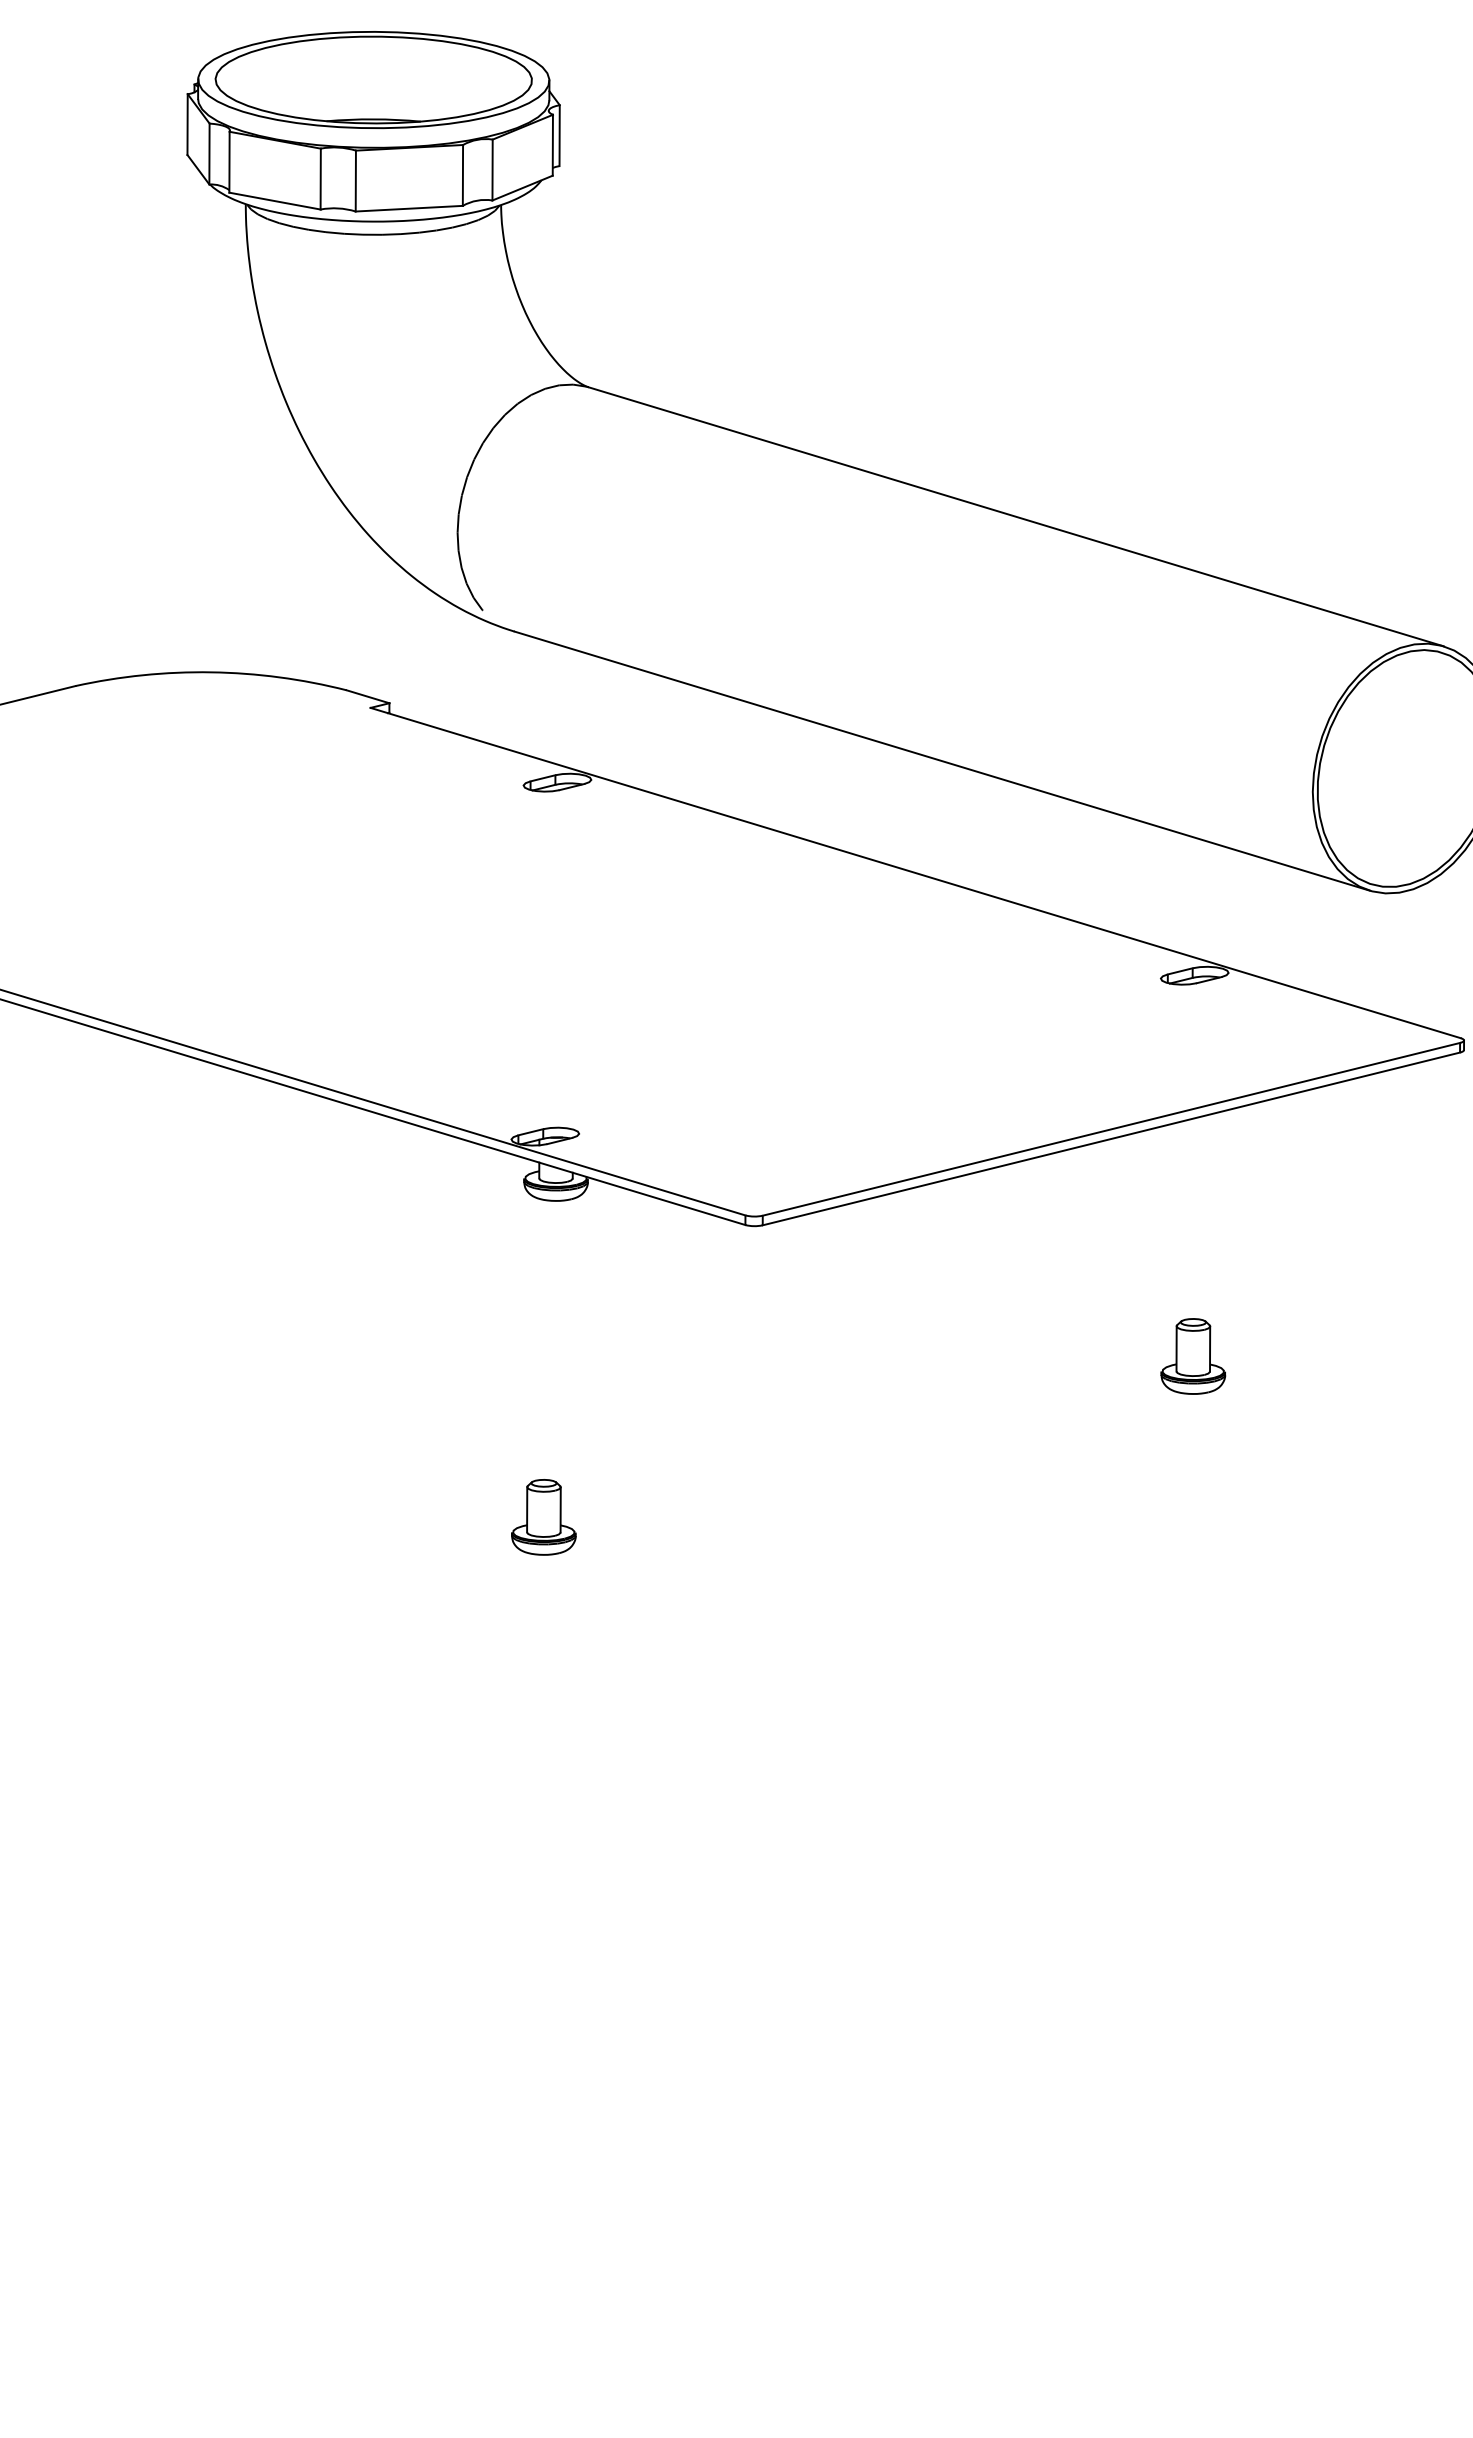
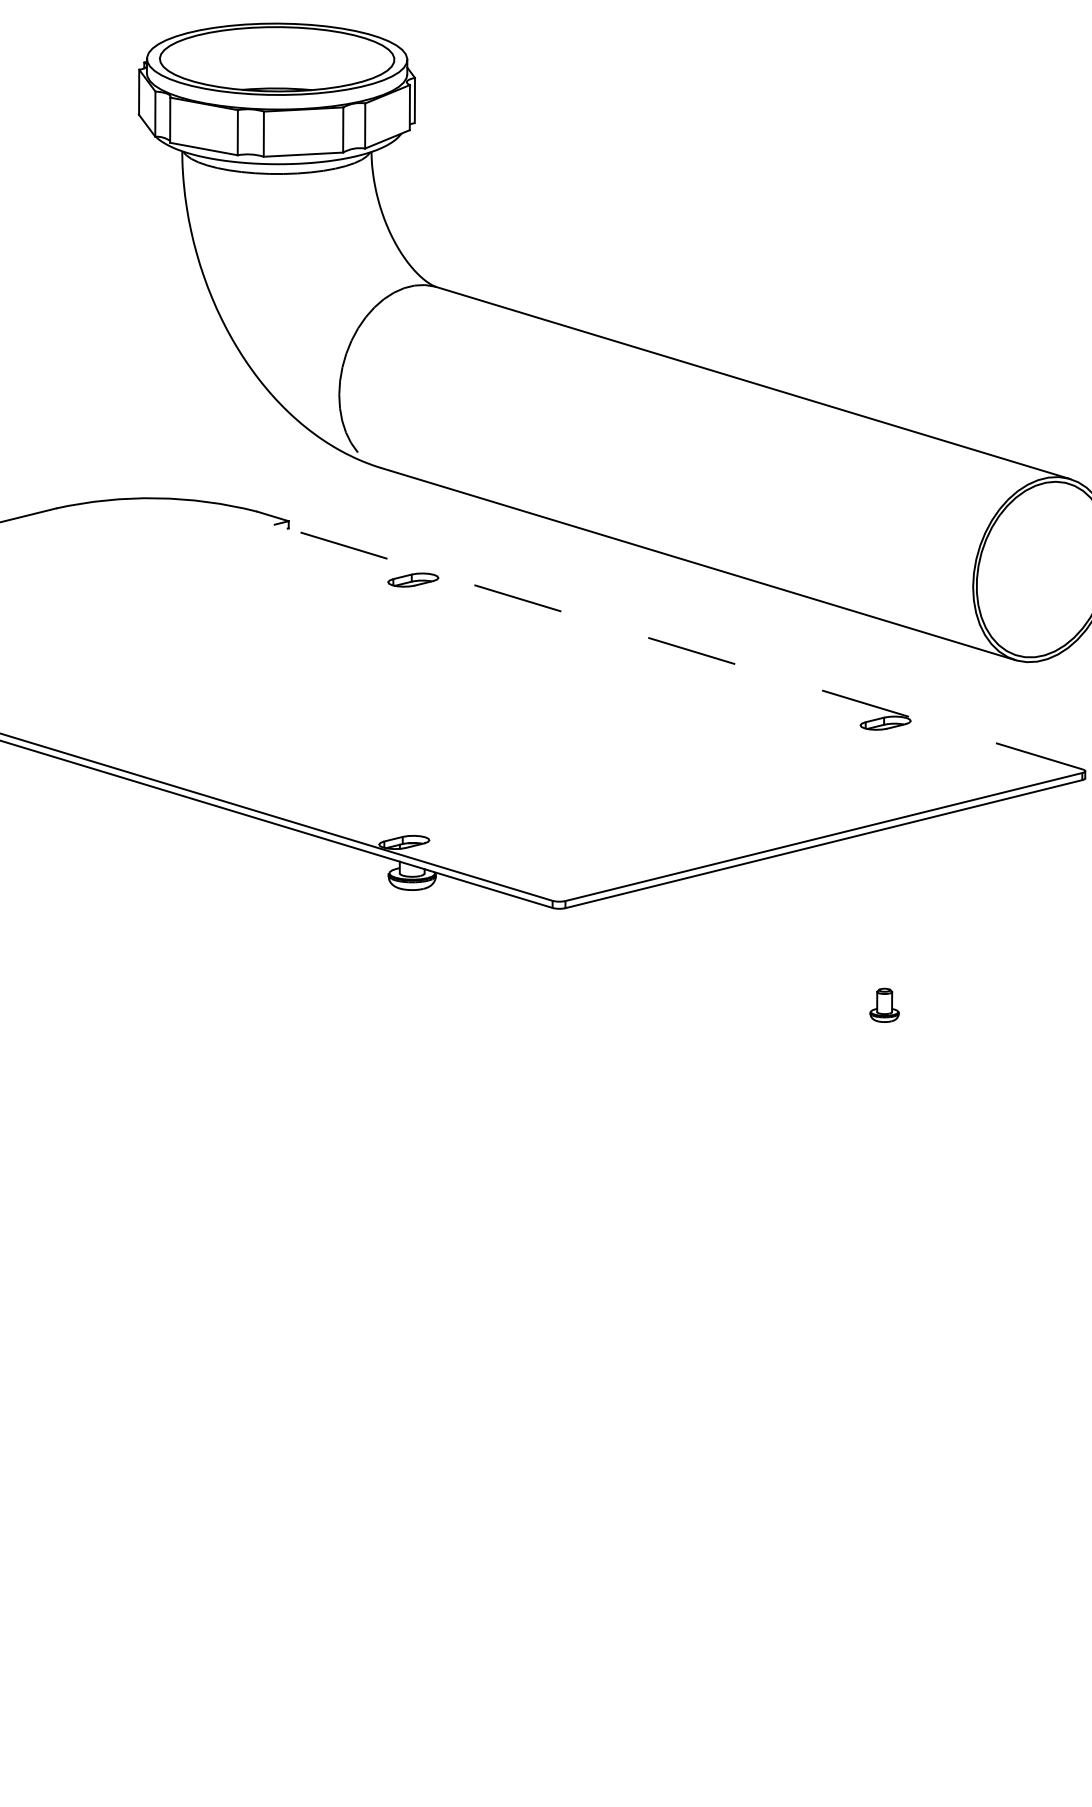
line: (915, 873) -> (678, 647), solid -> dashed
part: (1193, 1356) -> (884, 1005), size x0.6
part: (543, 1517) -> (402, 1124), removed

